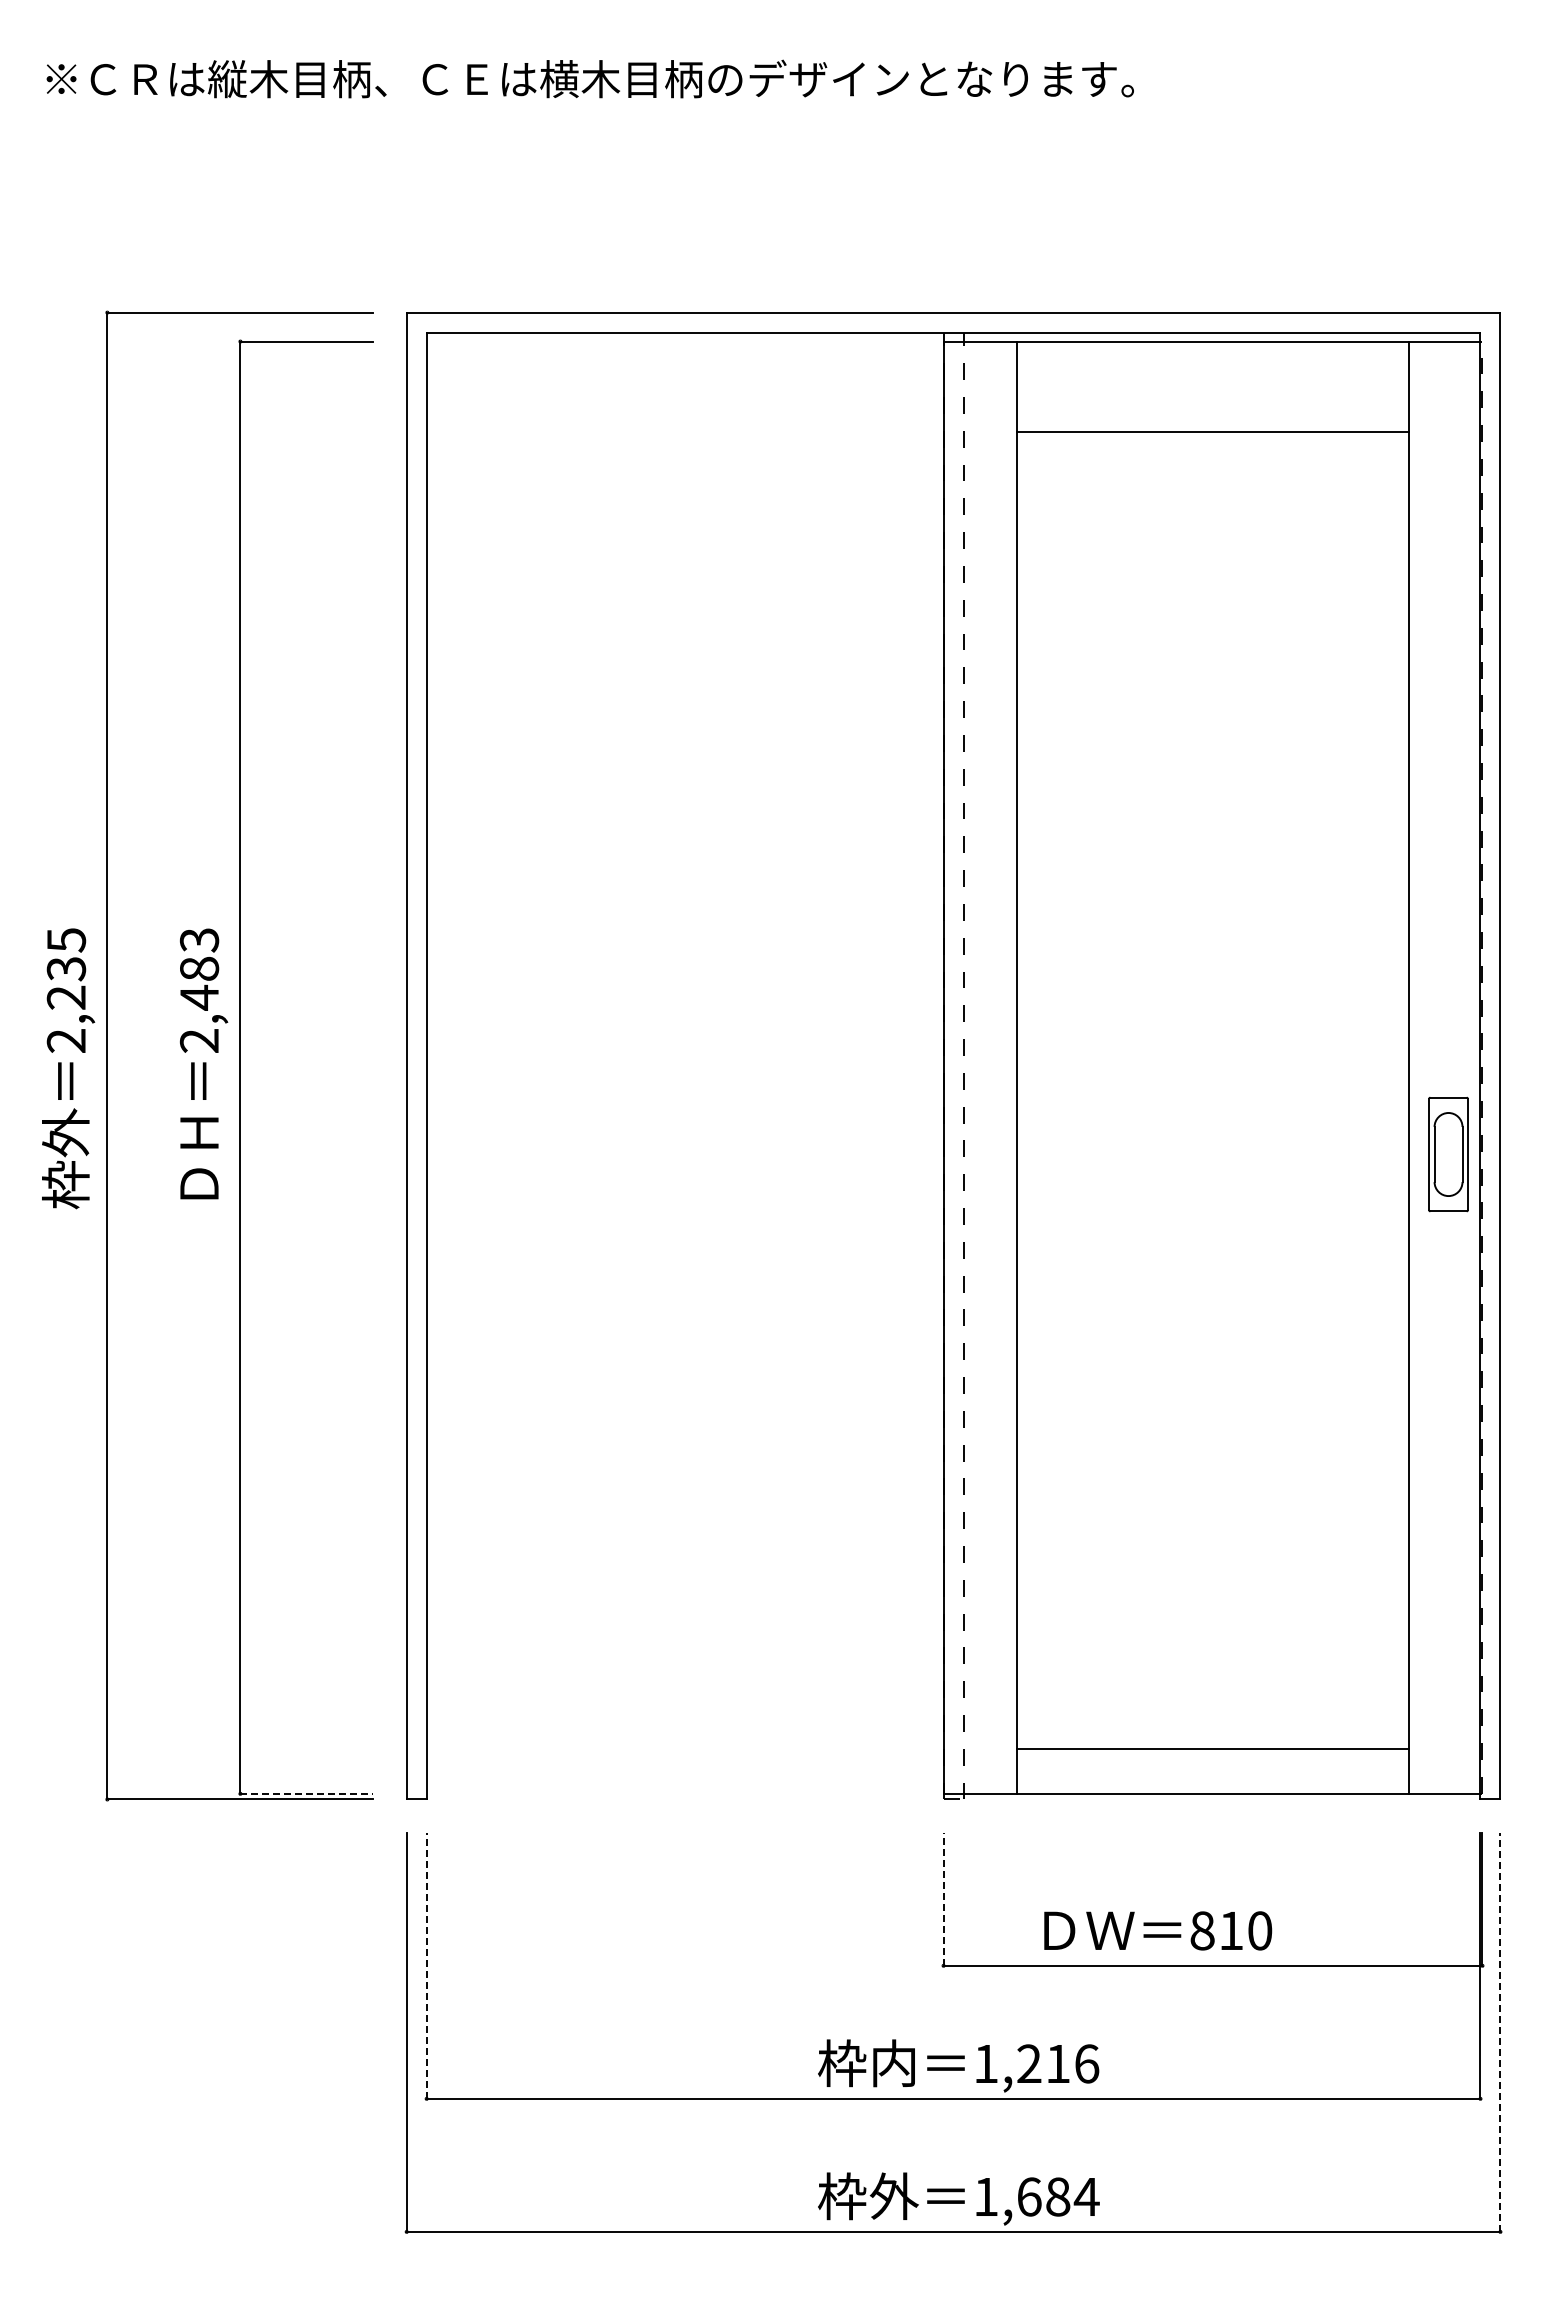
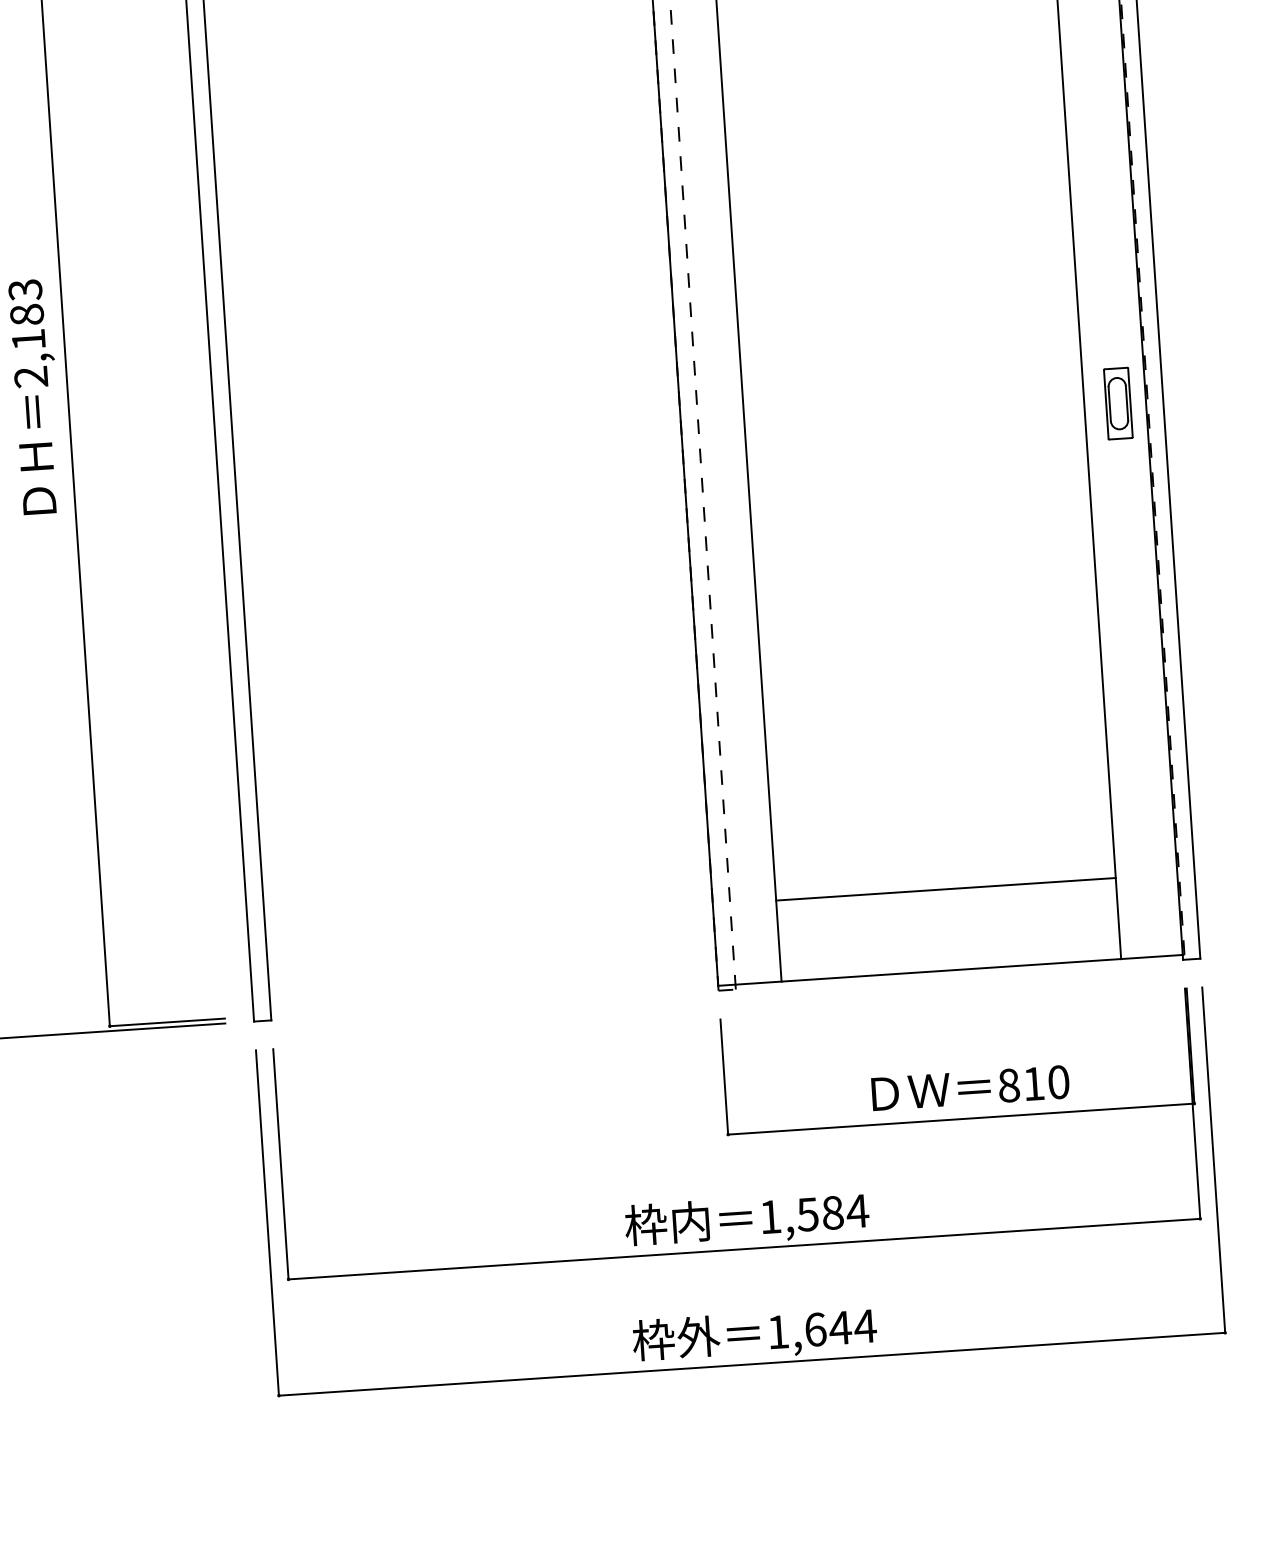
text: (199, 997) -> (28, 339), 2,483 -> 2,183
part: (1448, 1154) -> (1118, 403), size x0.71
line: (1212, 1749) -> (945, 889), moved
line: (306, 1793) -> (167, 1022), dashed -> solid
line: (943, 1899) -> (724, 1077), dashed -> solid
text: (1158, 1930) -> (970, 1087), moved
line: (426, 1965) -> (280, 1164), dashed -> solid
line: (1500, 2032) -> (1213, 1160), dashed -> solid
text: (1057, 2063) -> (832, 1212), 1,216 -> 1,584
text: (1058, 2196) -> (840, 1327), 1,684 -> 1,644

